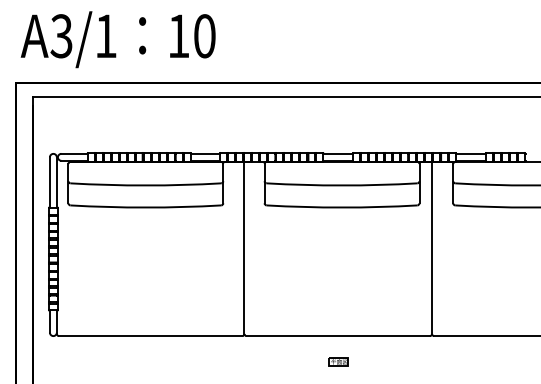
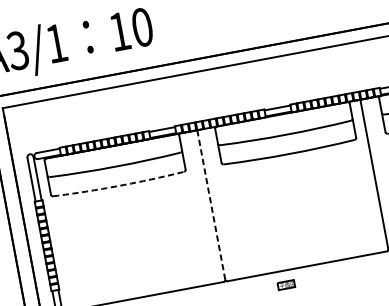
arc: (145, 207) -> (118, 185), solid -> dashed
line: (244, 245) -> (210, 202), solid -> dashed
part: (338, 361) -> (286, 284), moved

